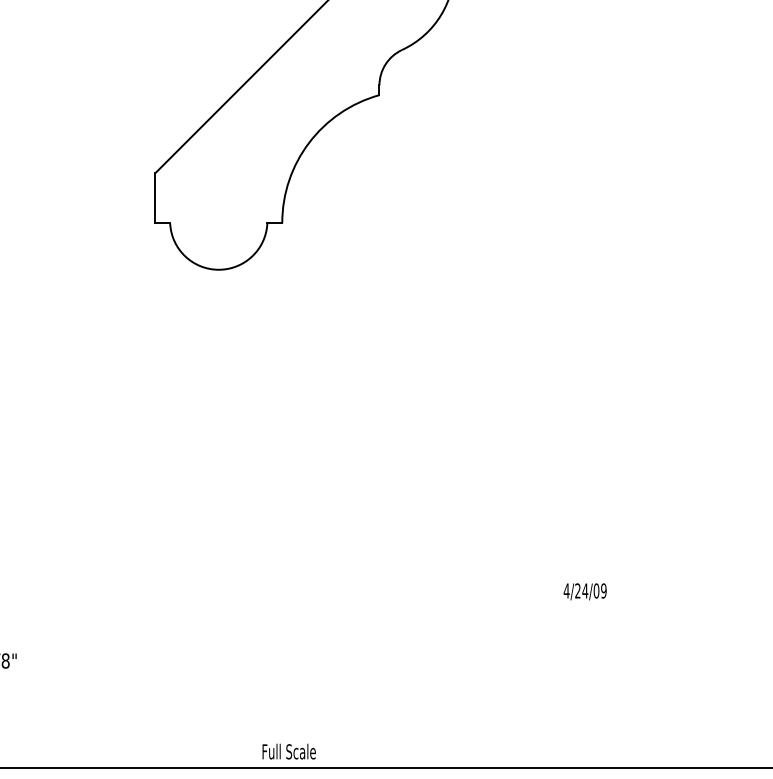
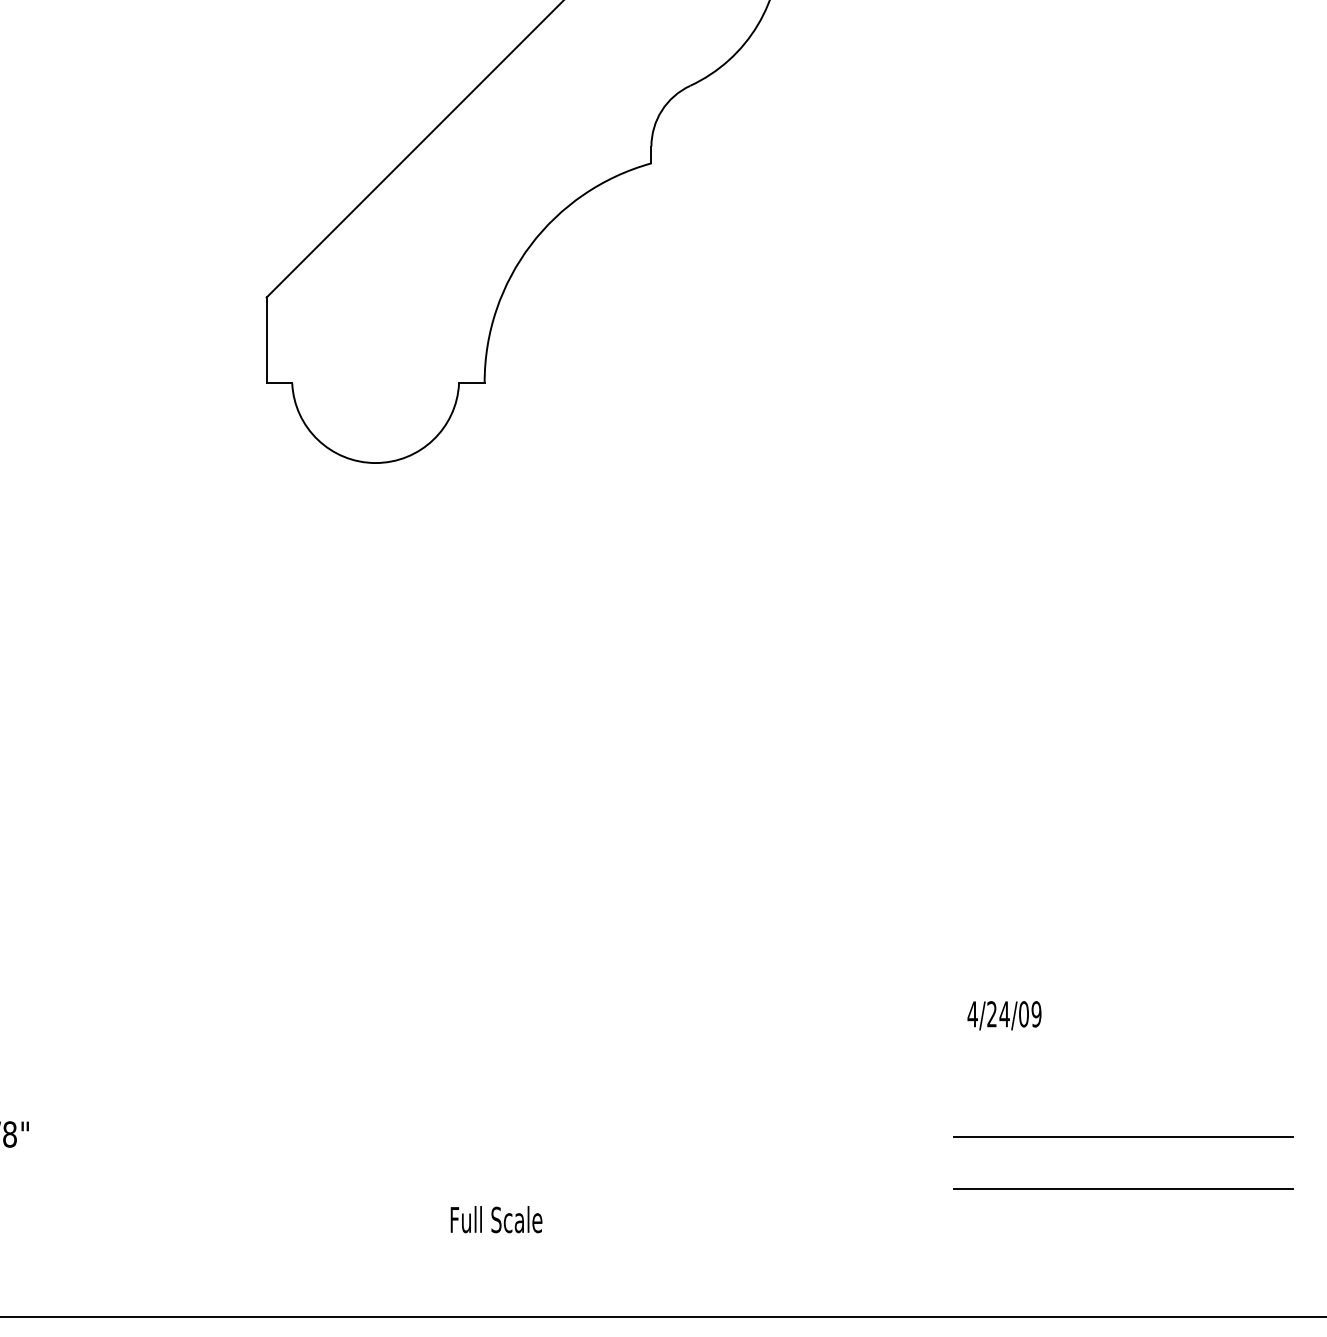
line: (654, 662) -> (1123, 1137), added
line: (654, 692) -> (1123, 1188), added
text: (288, 751) -> (495, 1219), moved

